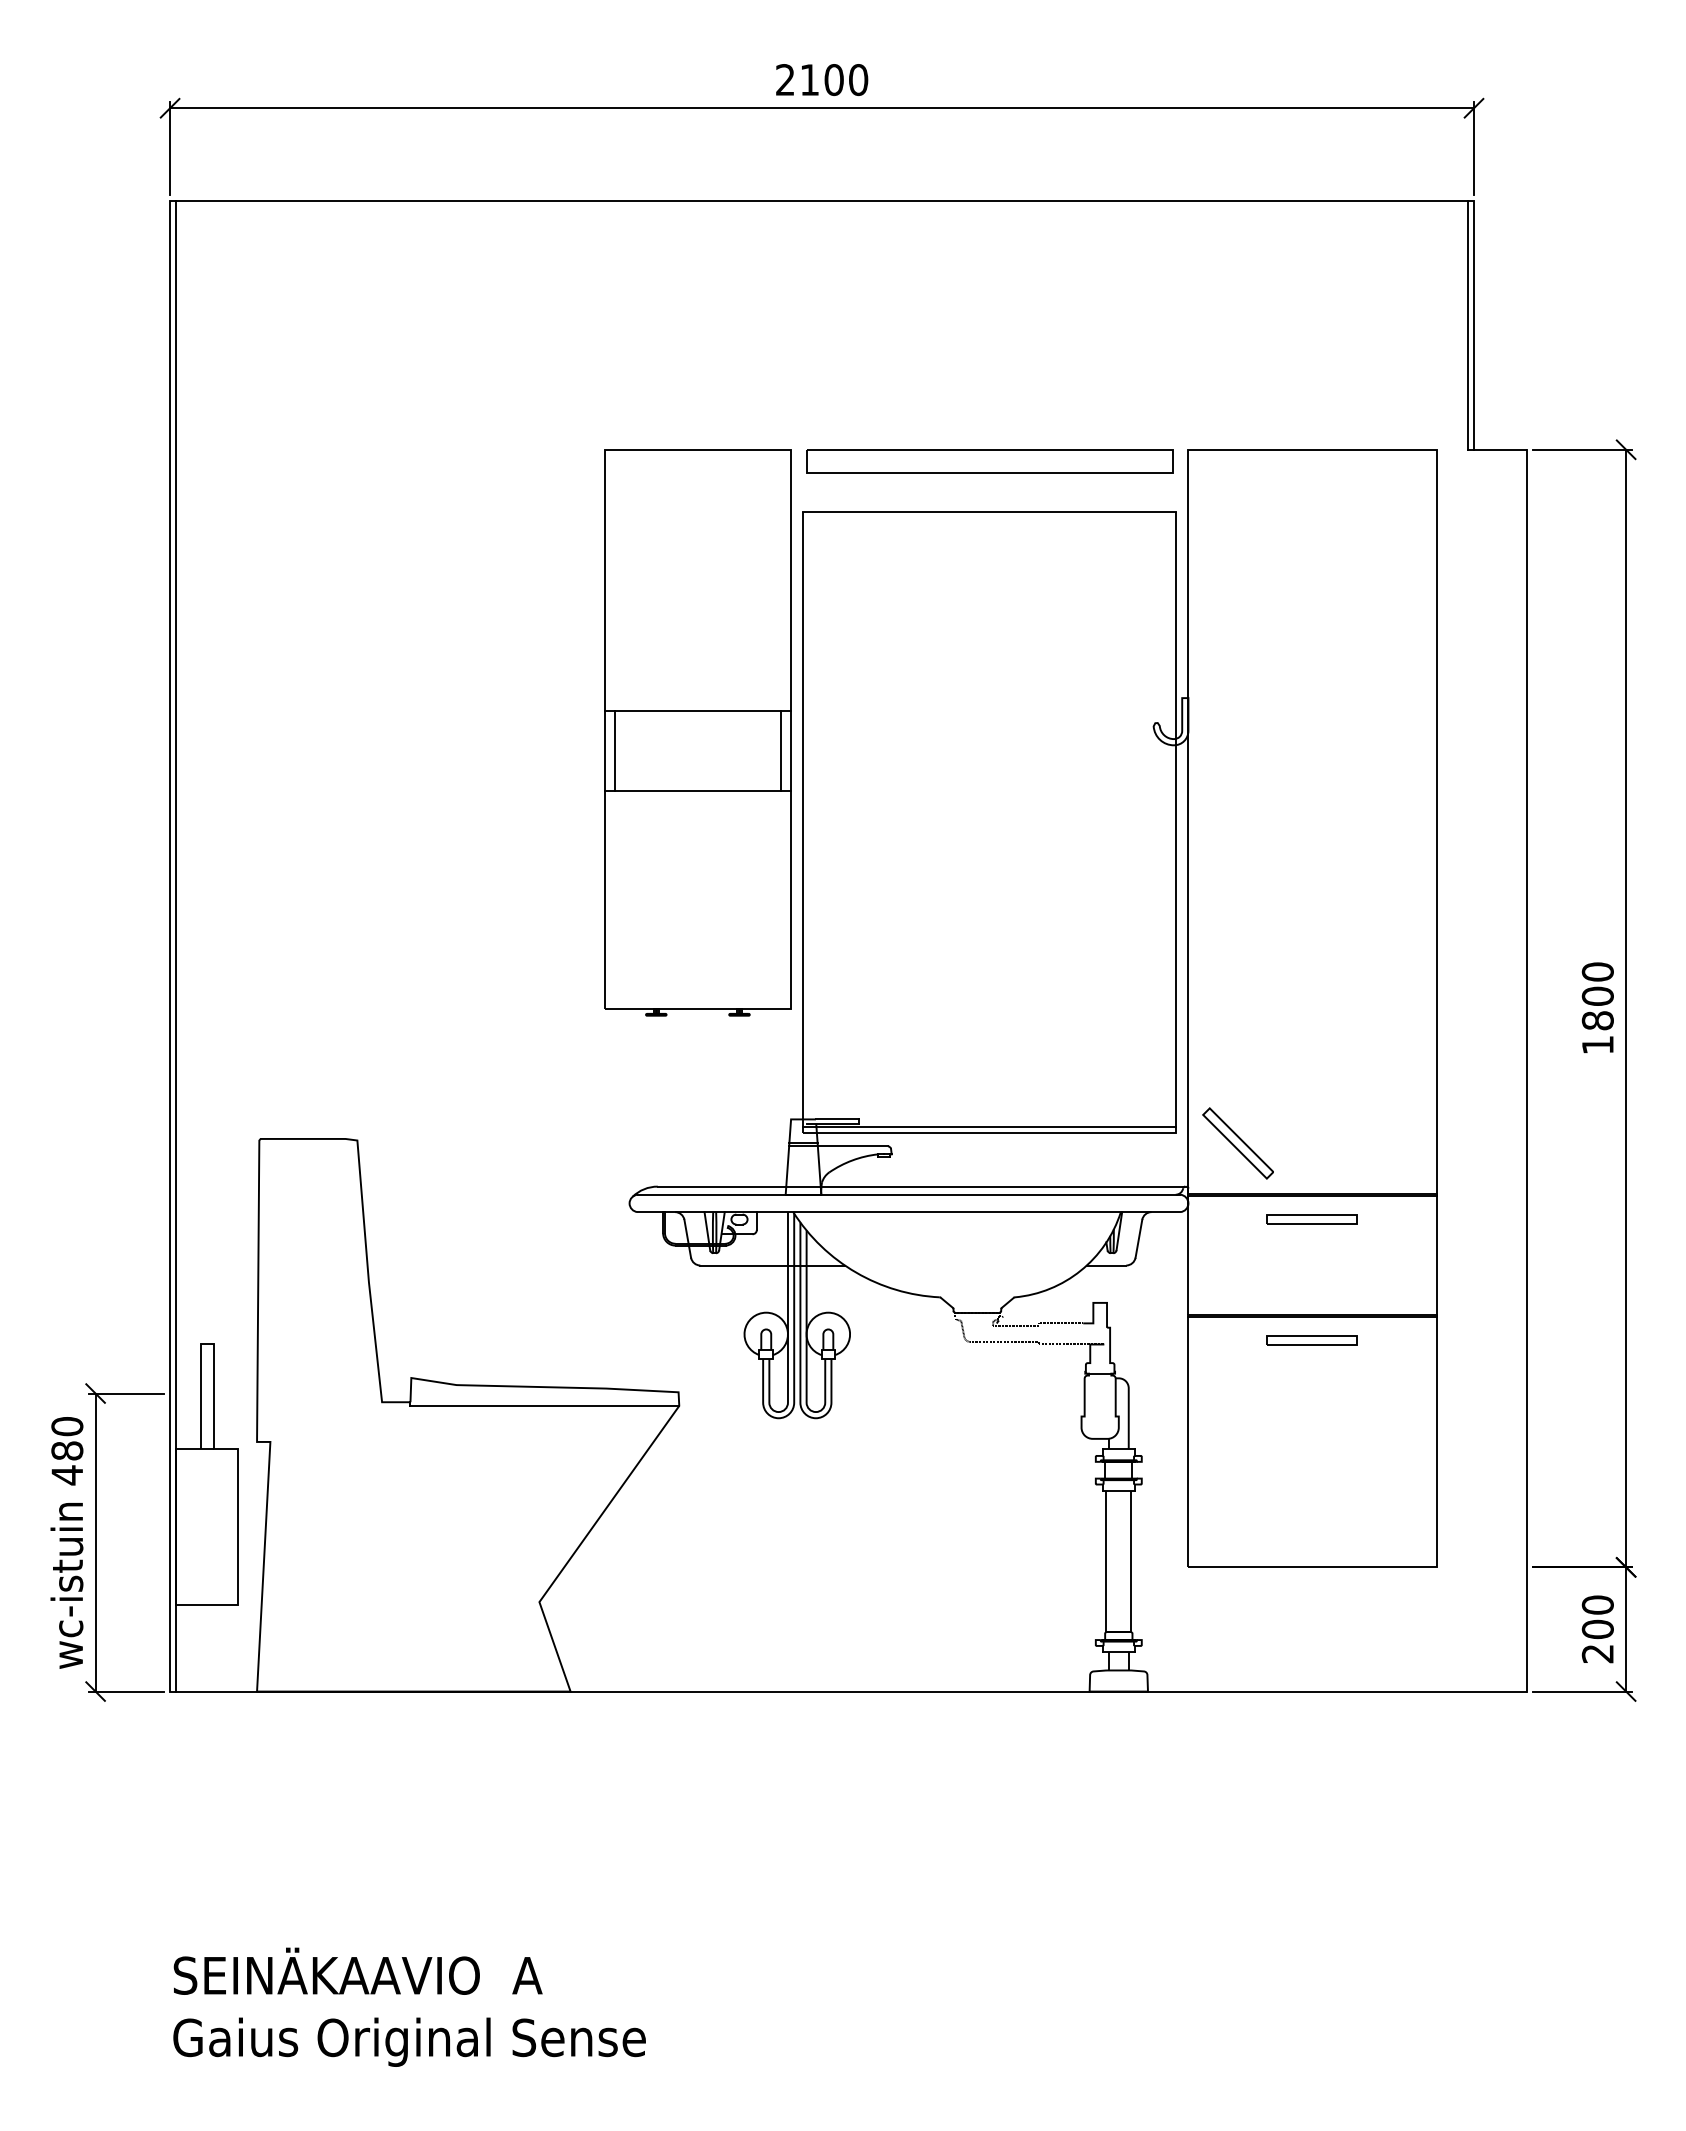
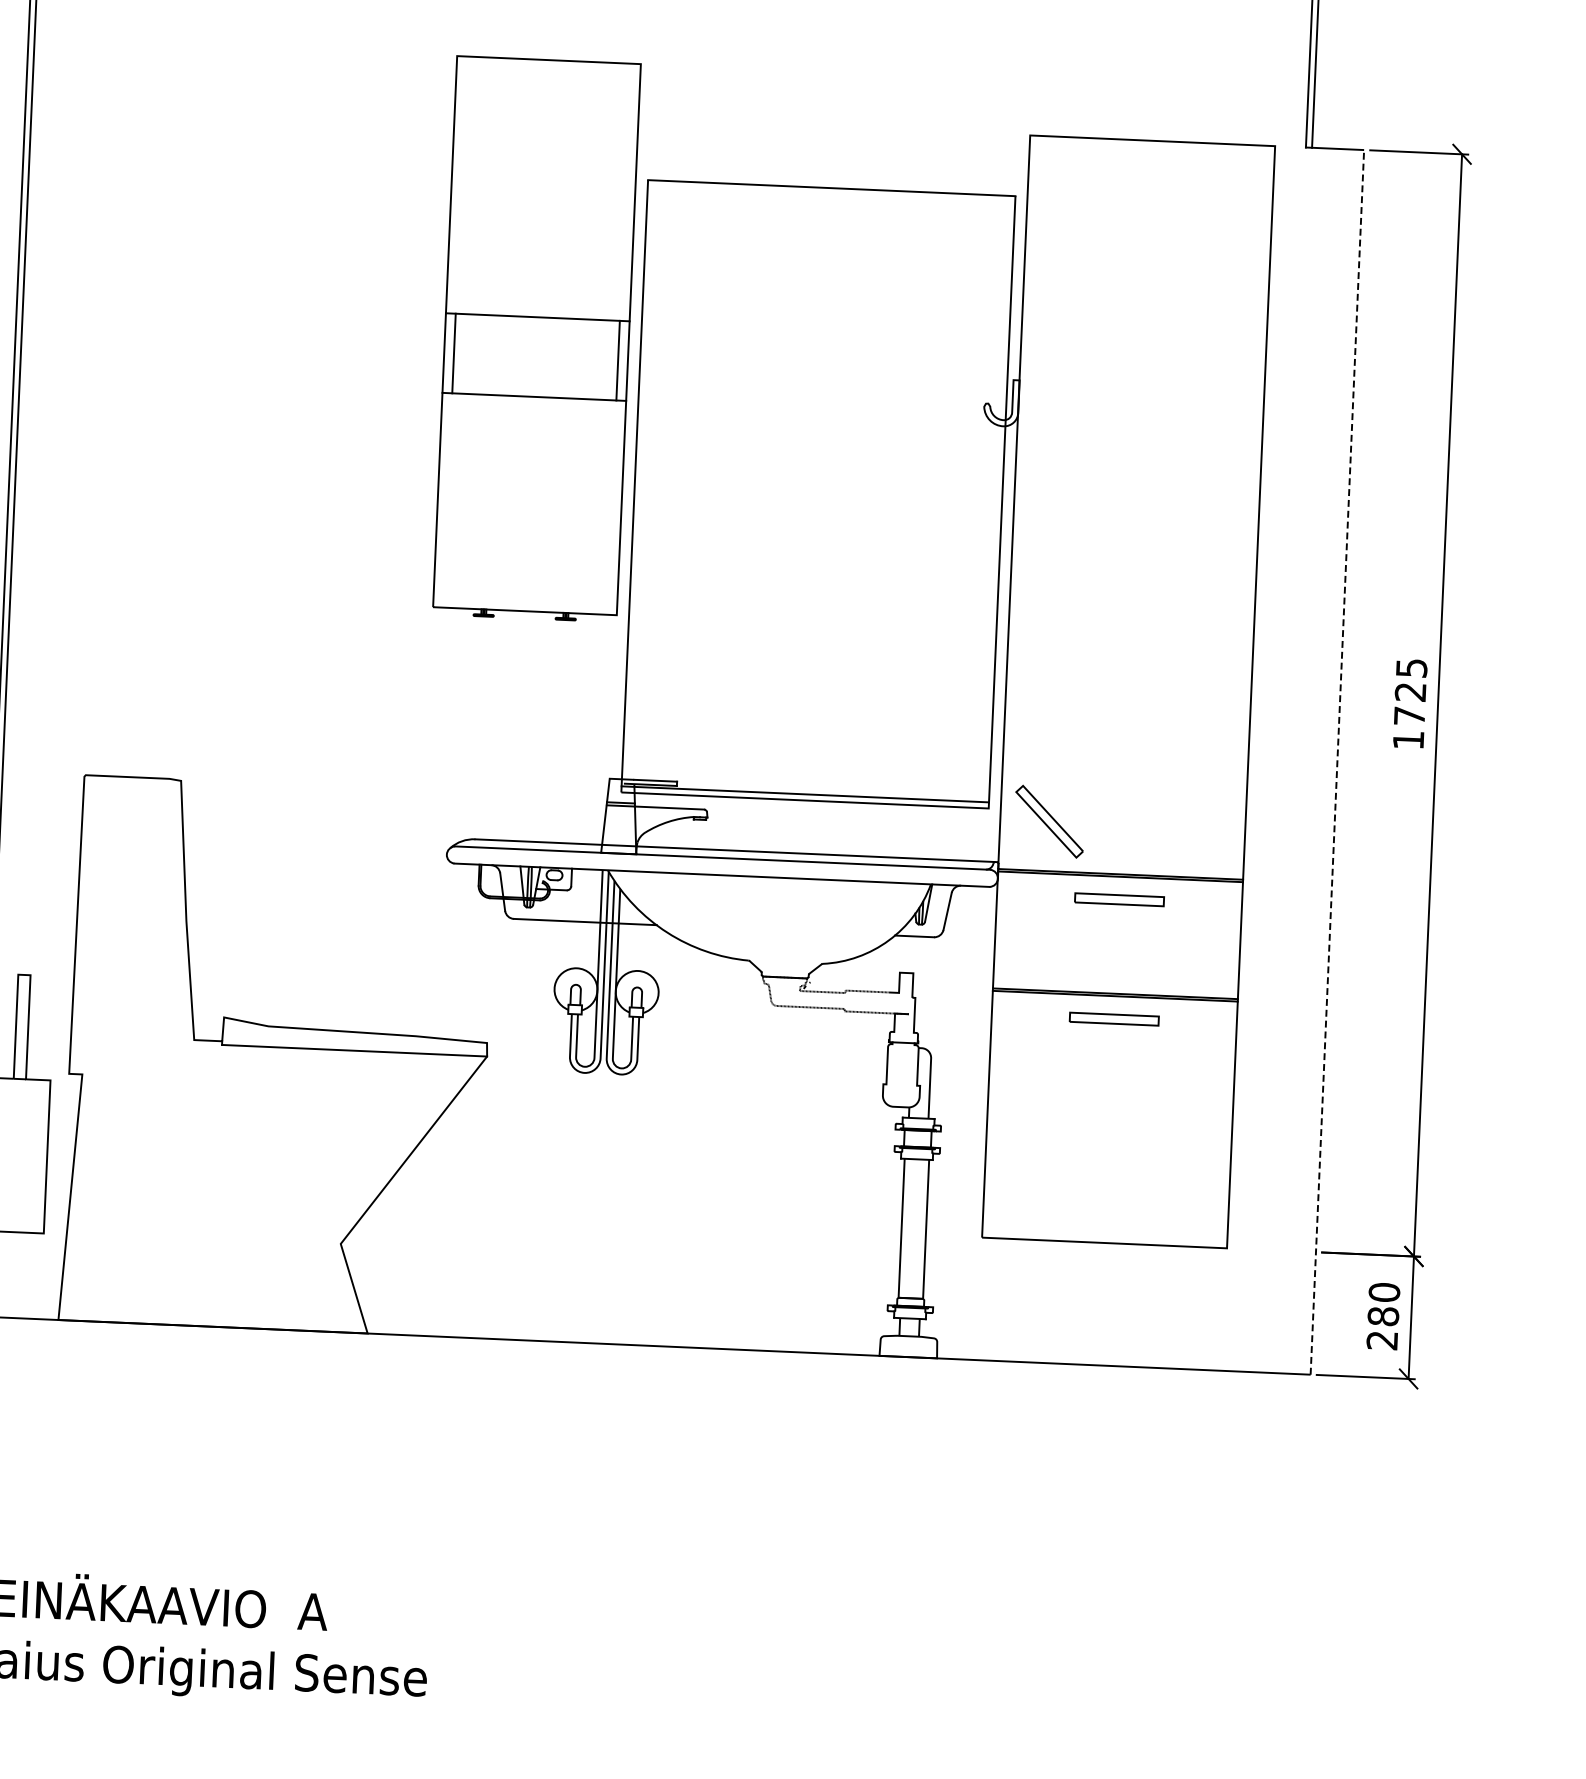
part: (989, 461) -> (833, 138), removed
part: (697, 732) -> (536, 338), moved
text: (1597, 996) -> (1410, 692), 1800 -> 1725
line: (1526, 1070) -> (1337, 762), solid -> dashed
text: (1597, 1629) -> (1383, 1316), 200 -> 280

